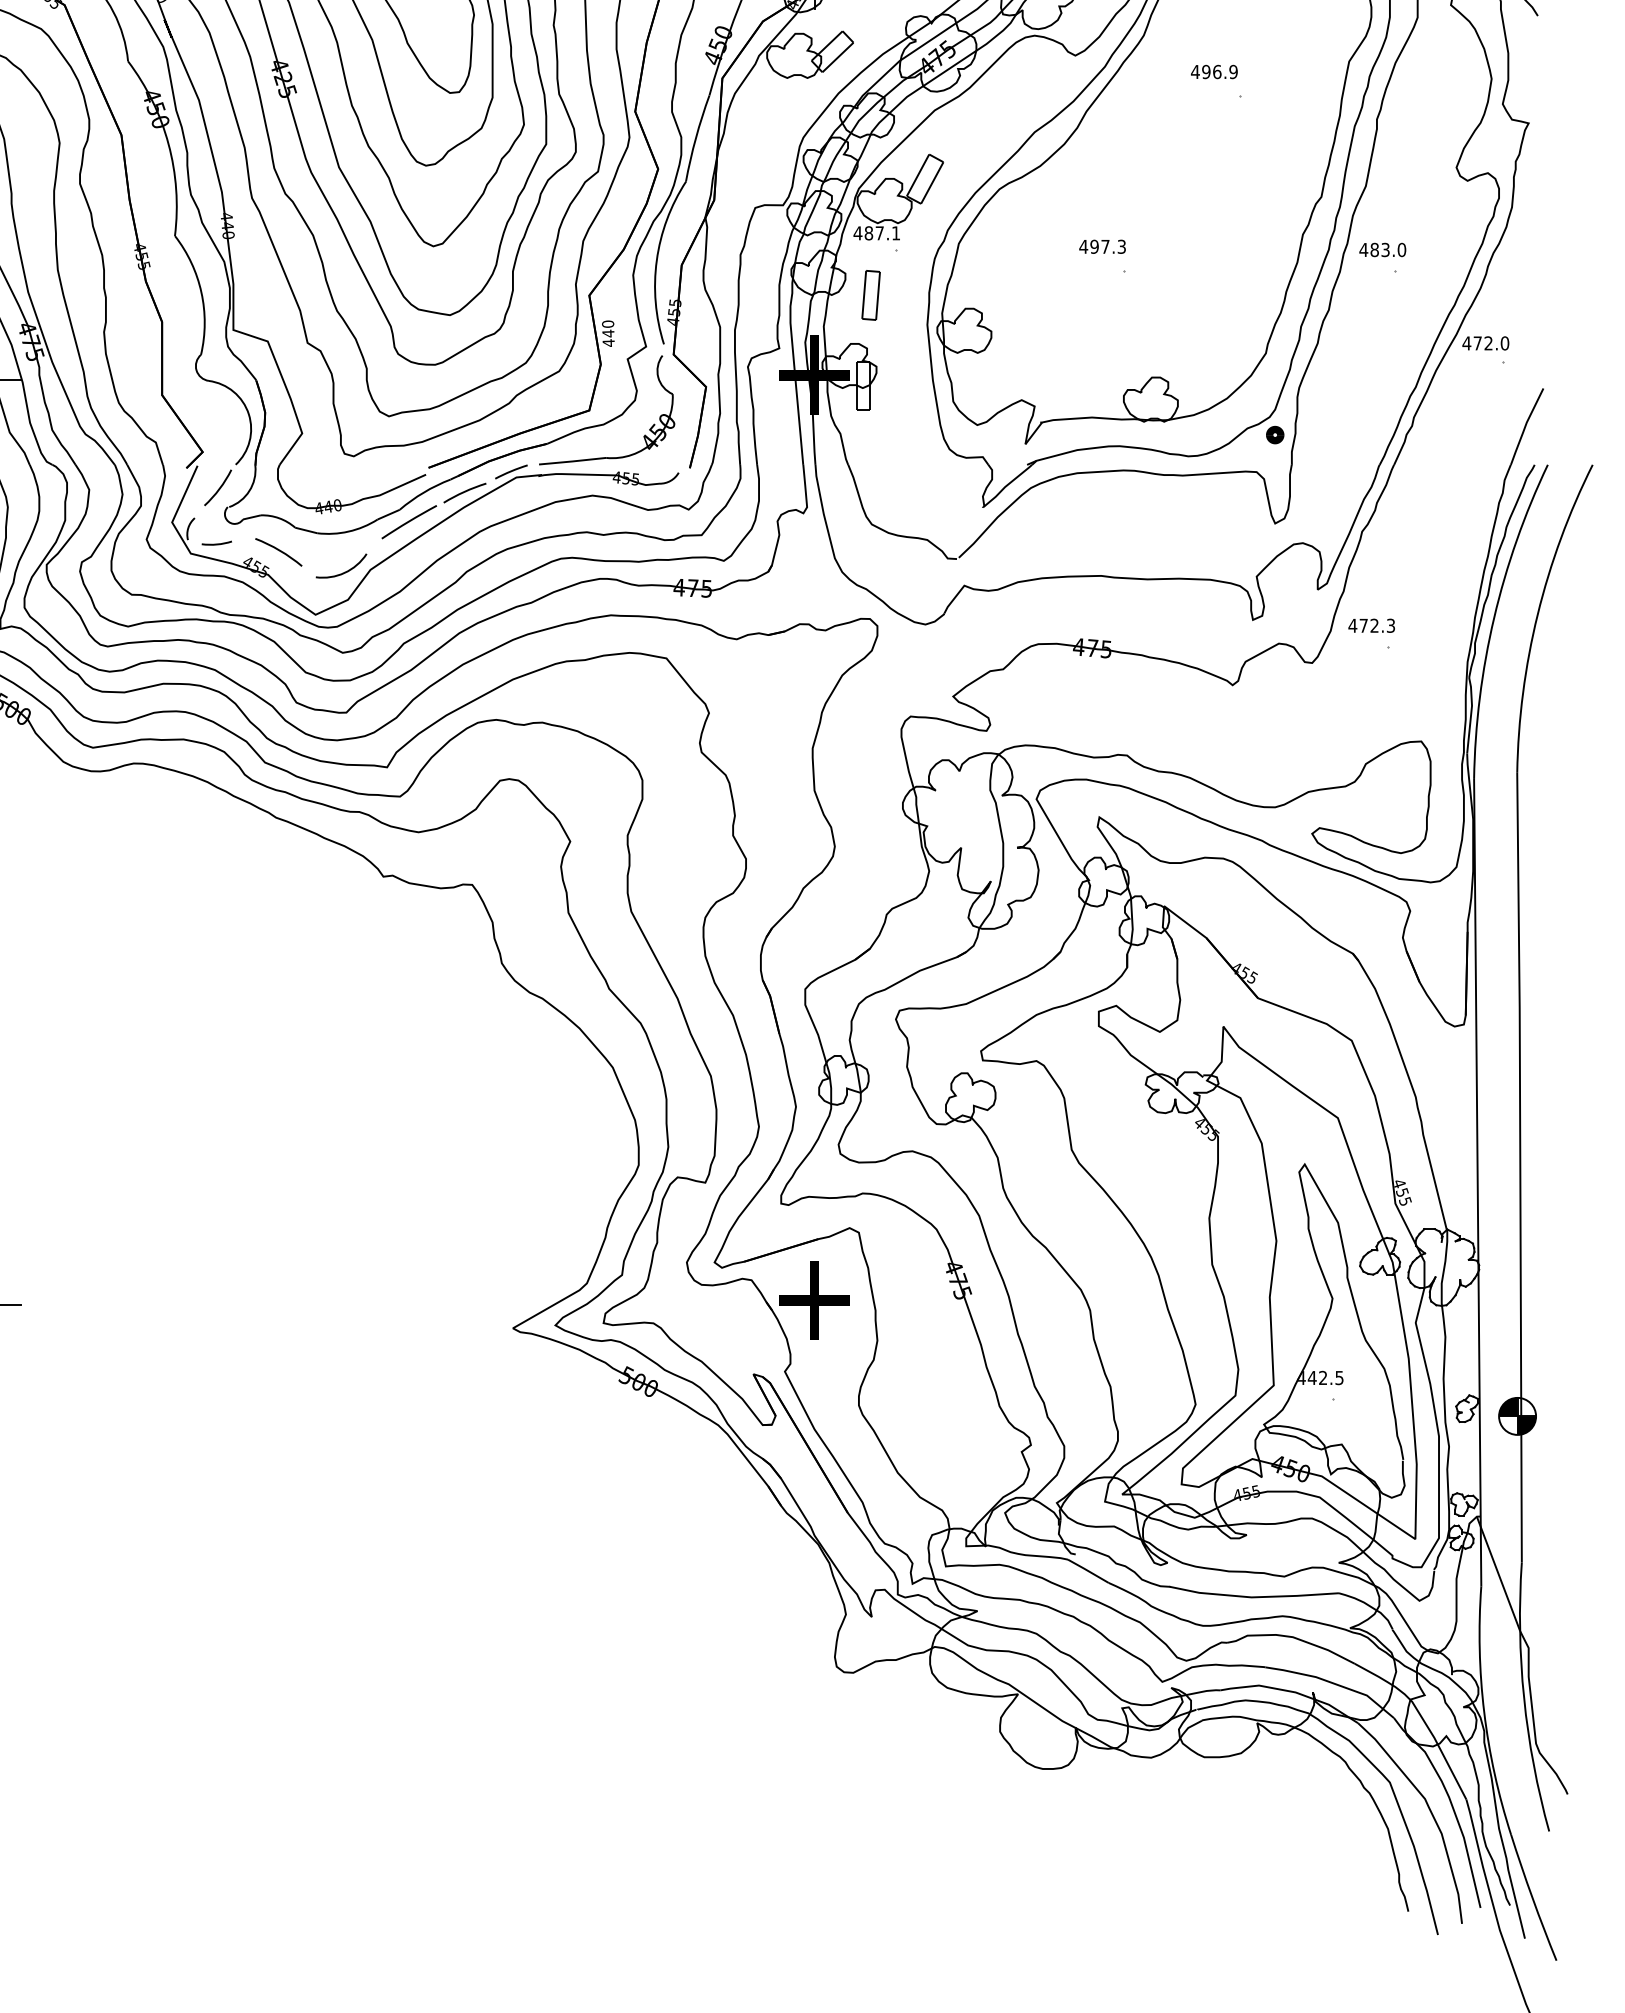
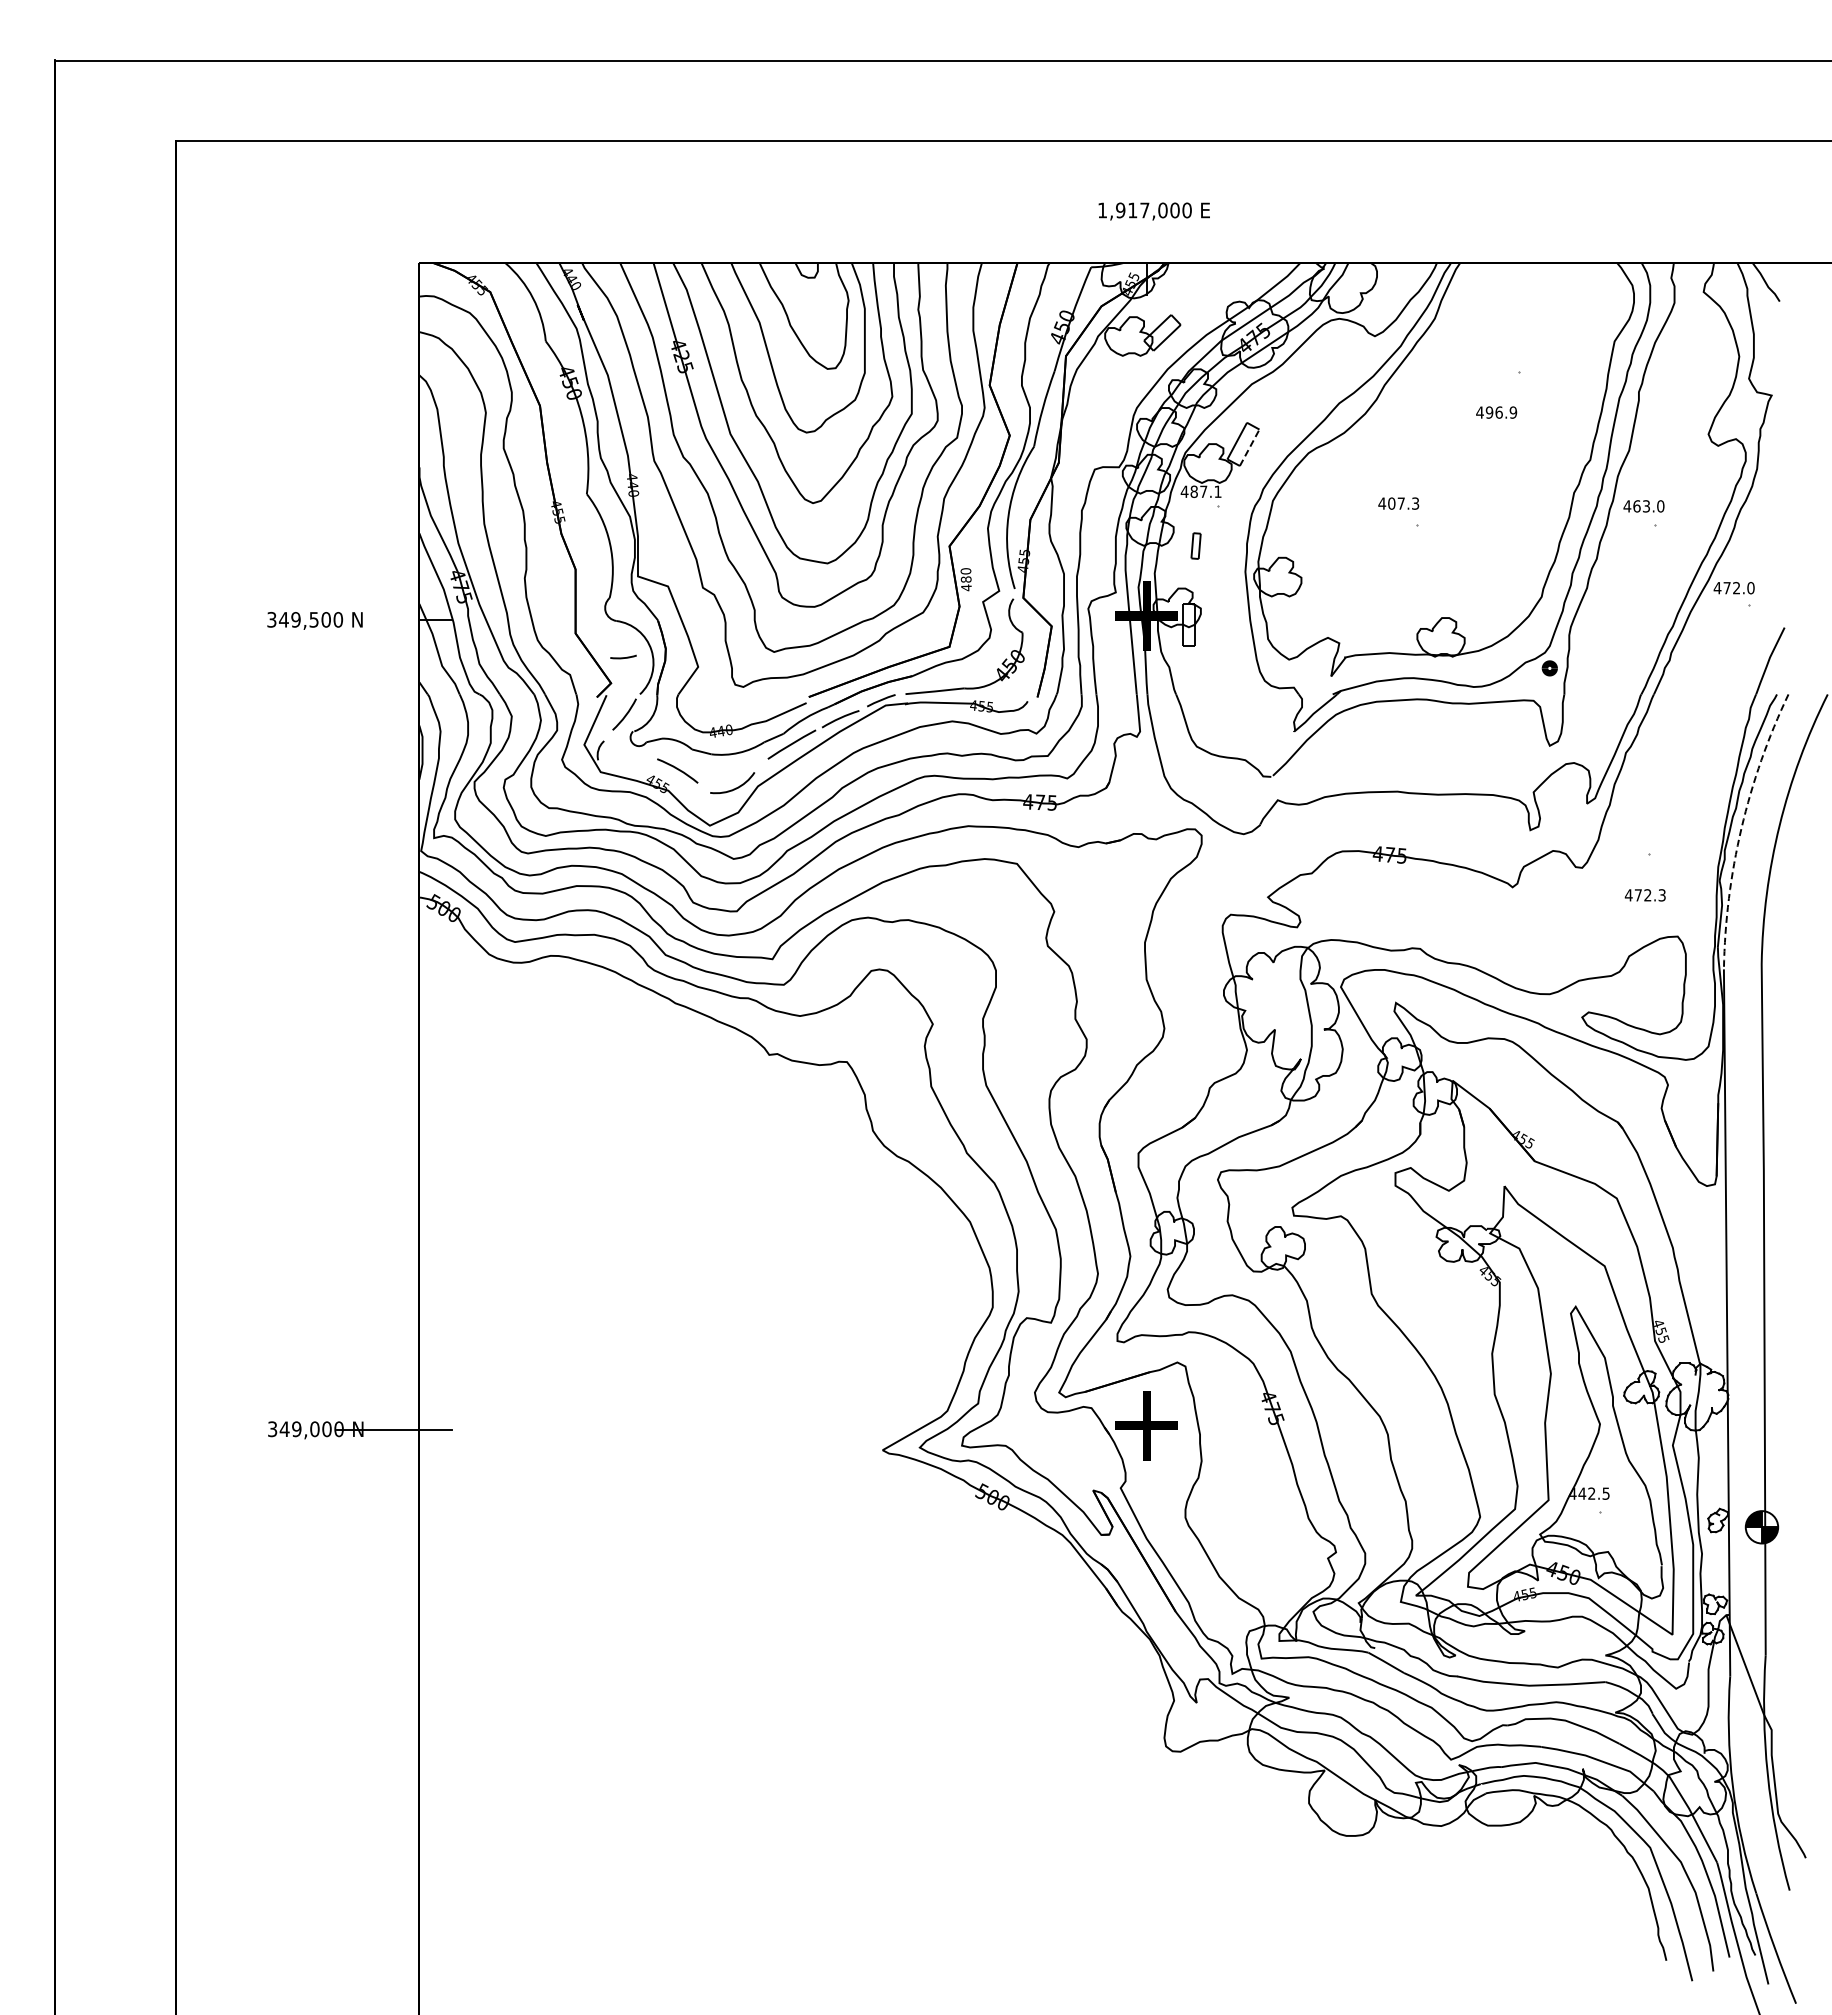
text: (1214, 71) -> (1496, 412), moved
line: (932, 182) -> (1249, 447), solid -> dashed
text: (1094, 246) -> (1391, 503), 497.3 -> 407.3
text: (1374, 250) -> (1636, 506), 483.0 -> 463.0
part: (870, 294) -> (1195, 545), size x0.6
text: (607, 333) -> (965, 579), 440 -> 480
arc: (216, 543) -> (623, 657), moved
arc: (1494, 618) -> (1741, 828), solid -> dashed
text: (1370, 626) -> (1644, 895), moved

